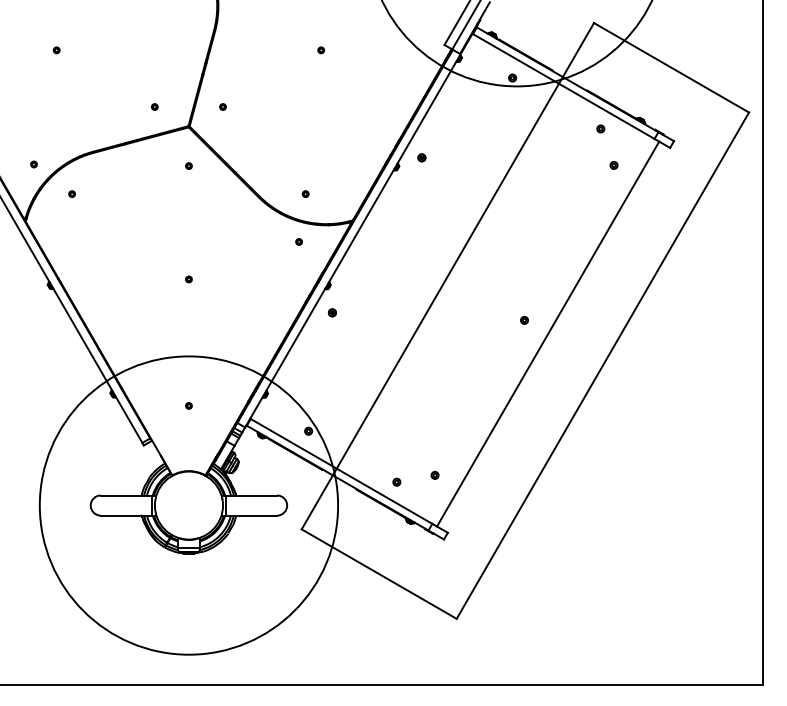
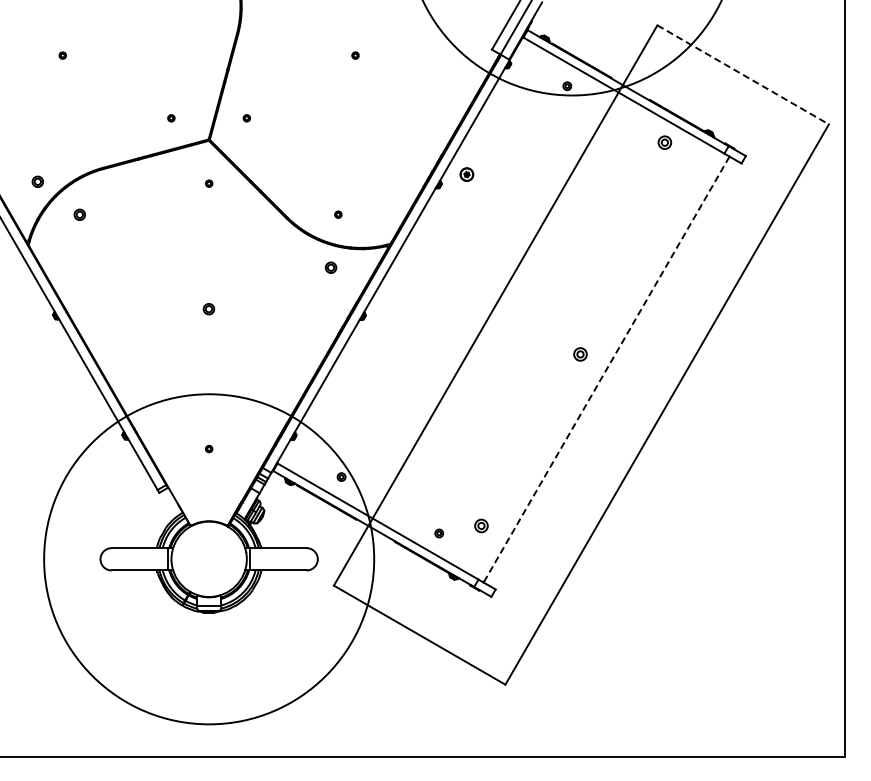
line: (671, 68) -> (743, 75), solid -> dashed
part: (600, 128) -> (664, 142), size x1.6
part: (421, 157) -> (466, 174), size x1.6
part: (33, 164) -> (37, 181), size x1.6
part: (614, 165) -> (679, 182), removed
part: (71, 193) -> (79, 214), size x1.6
part: (298, 241) -> (330, 267), size x1.6
part: (189, 278) -> (209, 308), size x1.6
part: (332, 312) -> (367, 345), removed
part: (524, 320) -> (580, 354), size x1.6
line: (548, 334) -> (606, 369), solid -> dashed
part: (435, 474) -> (481, 525), size x1.6

